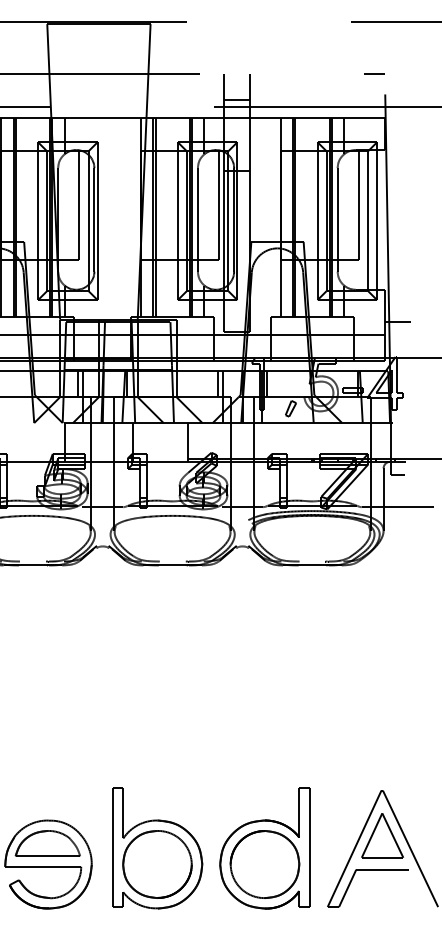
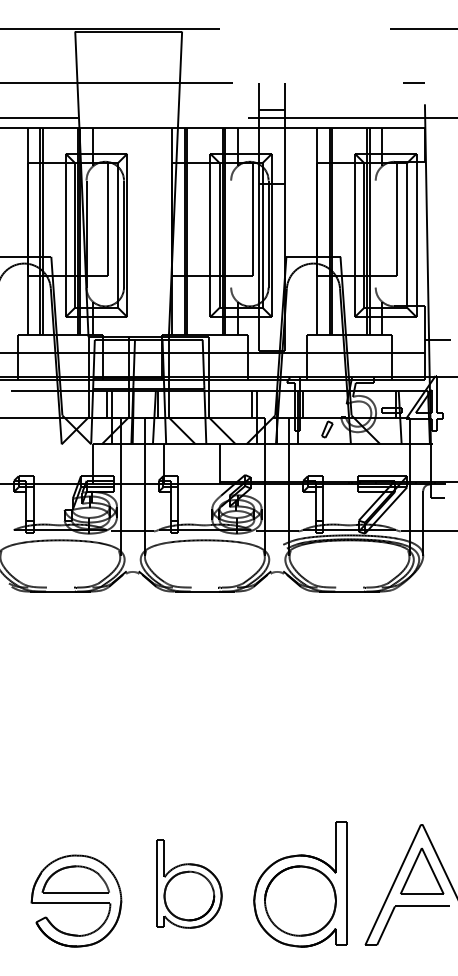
line: (198, 219) -> (231, 233), removed
line: (337, 219) -> (375, 233), removed
part: (157, 848) -> (189, 884), size x0.7

